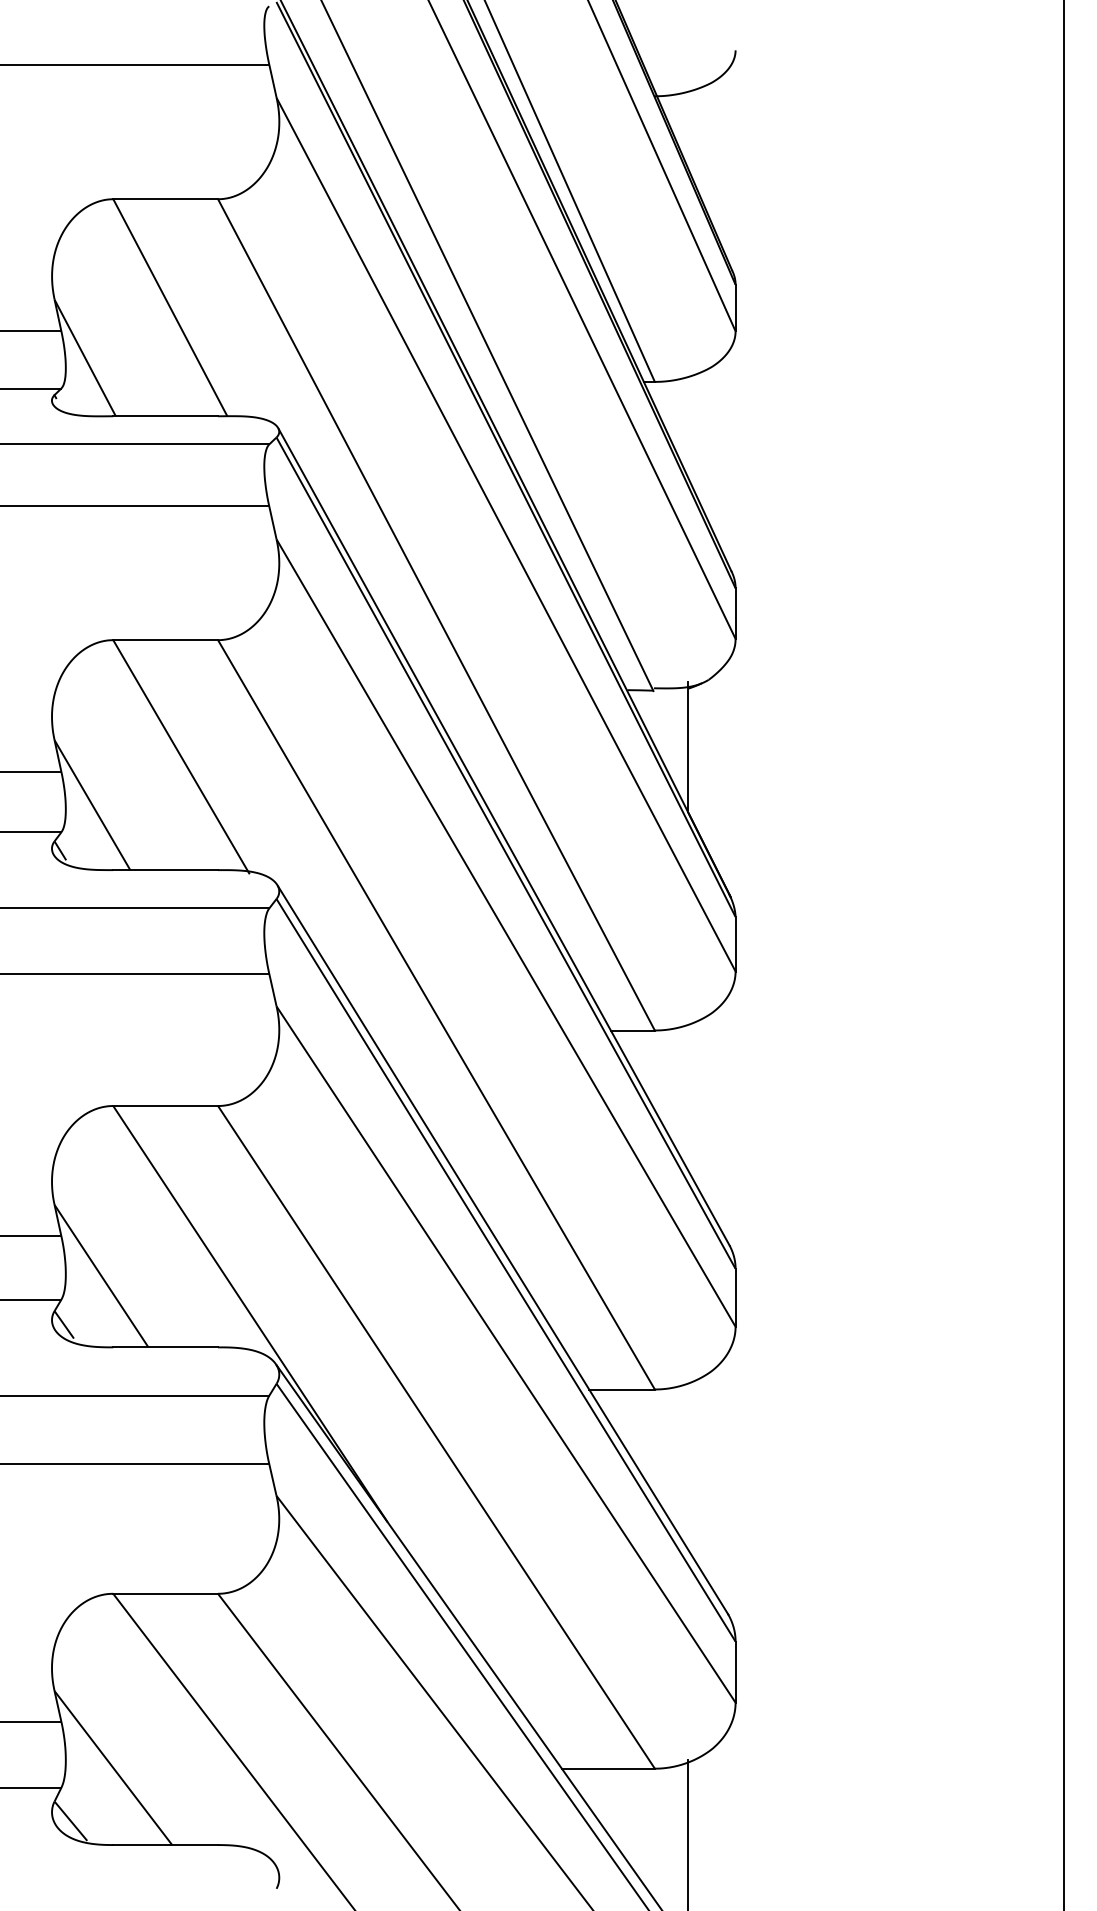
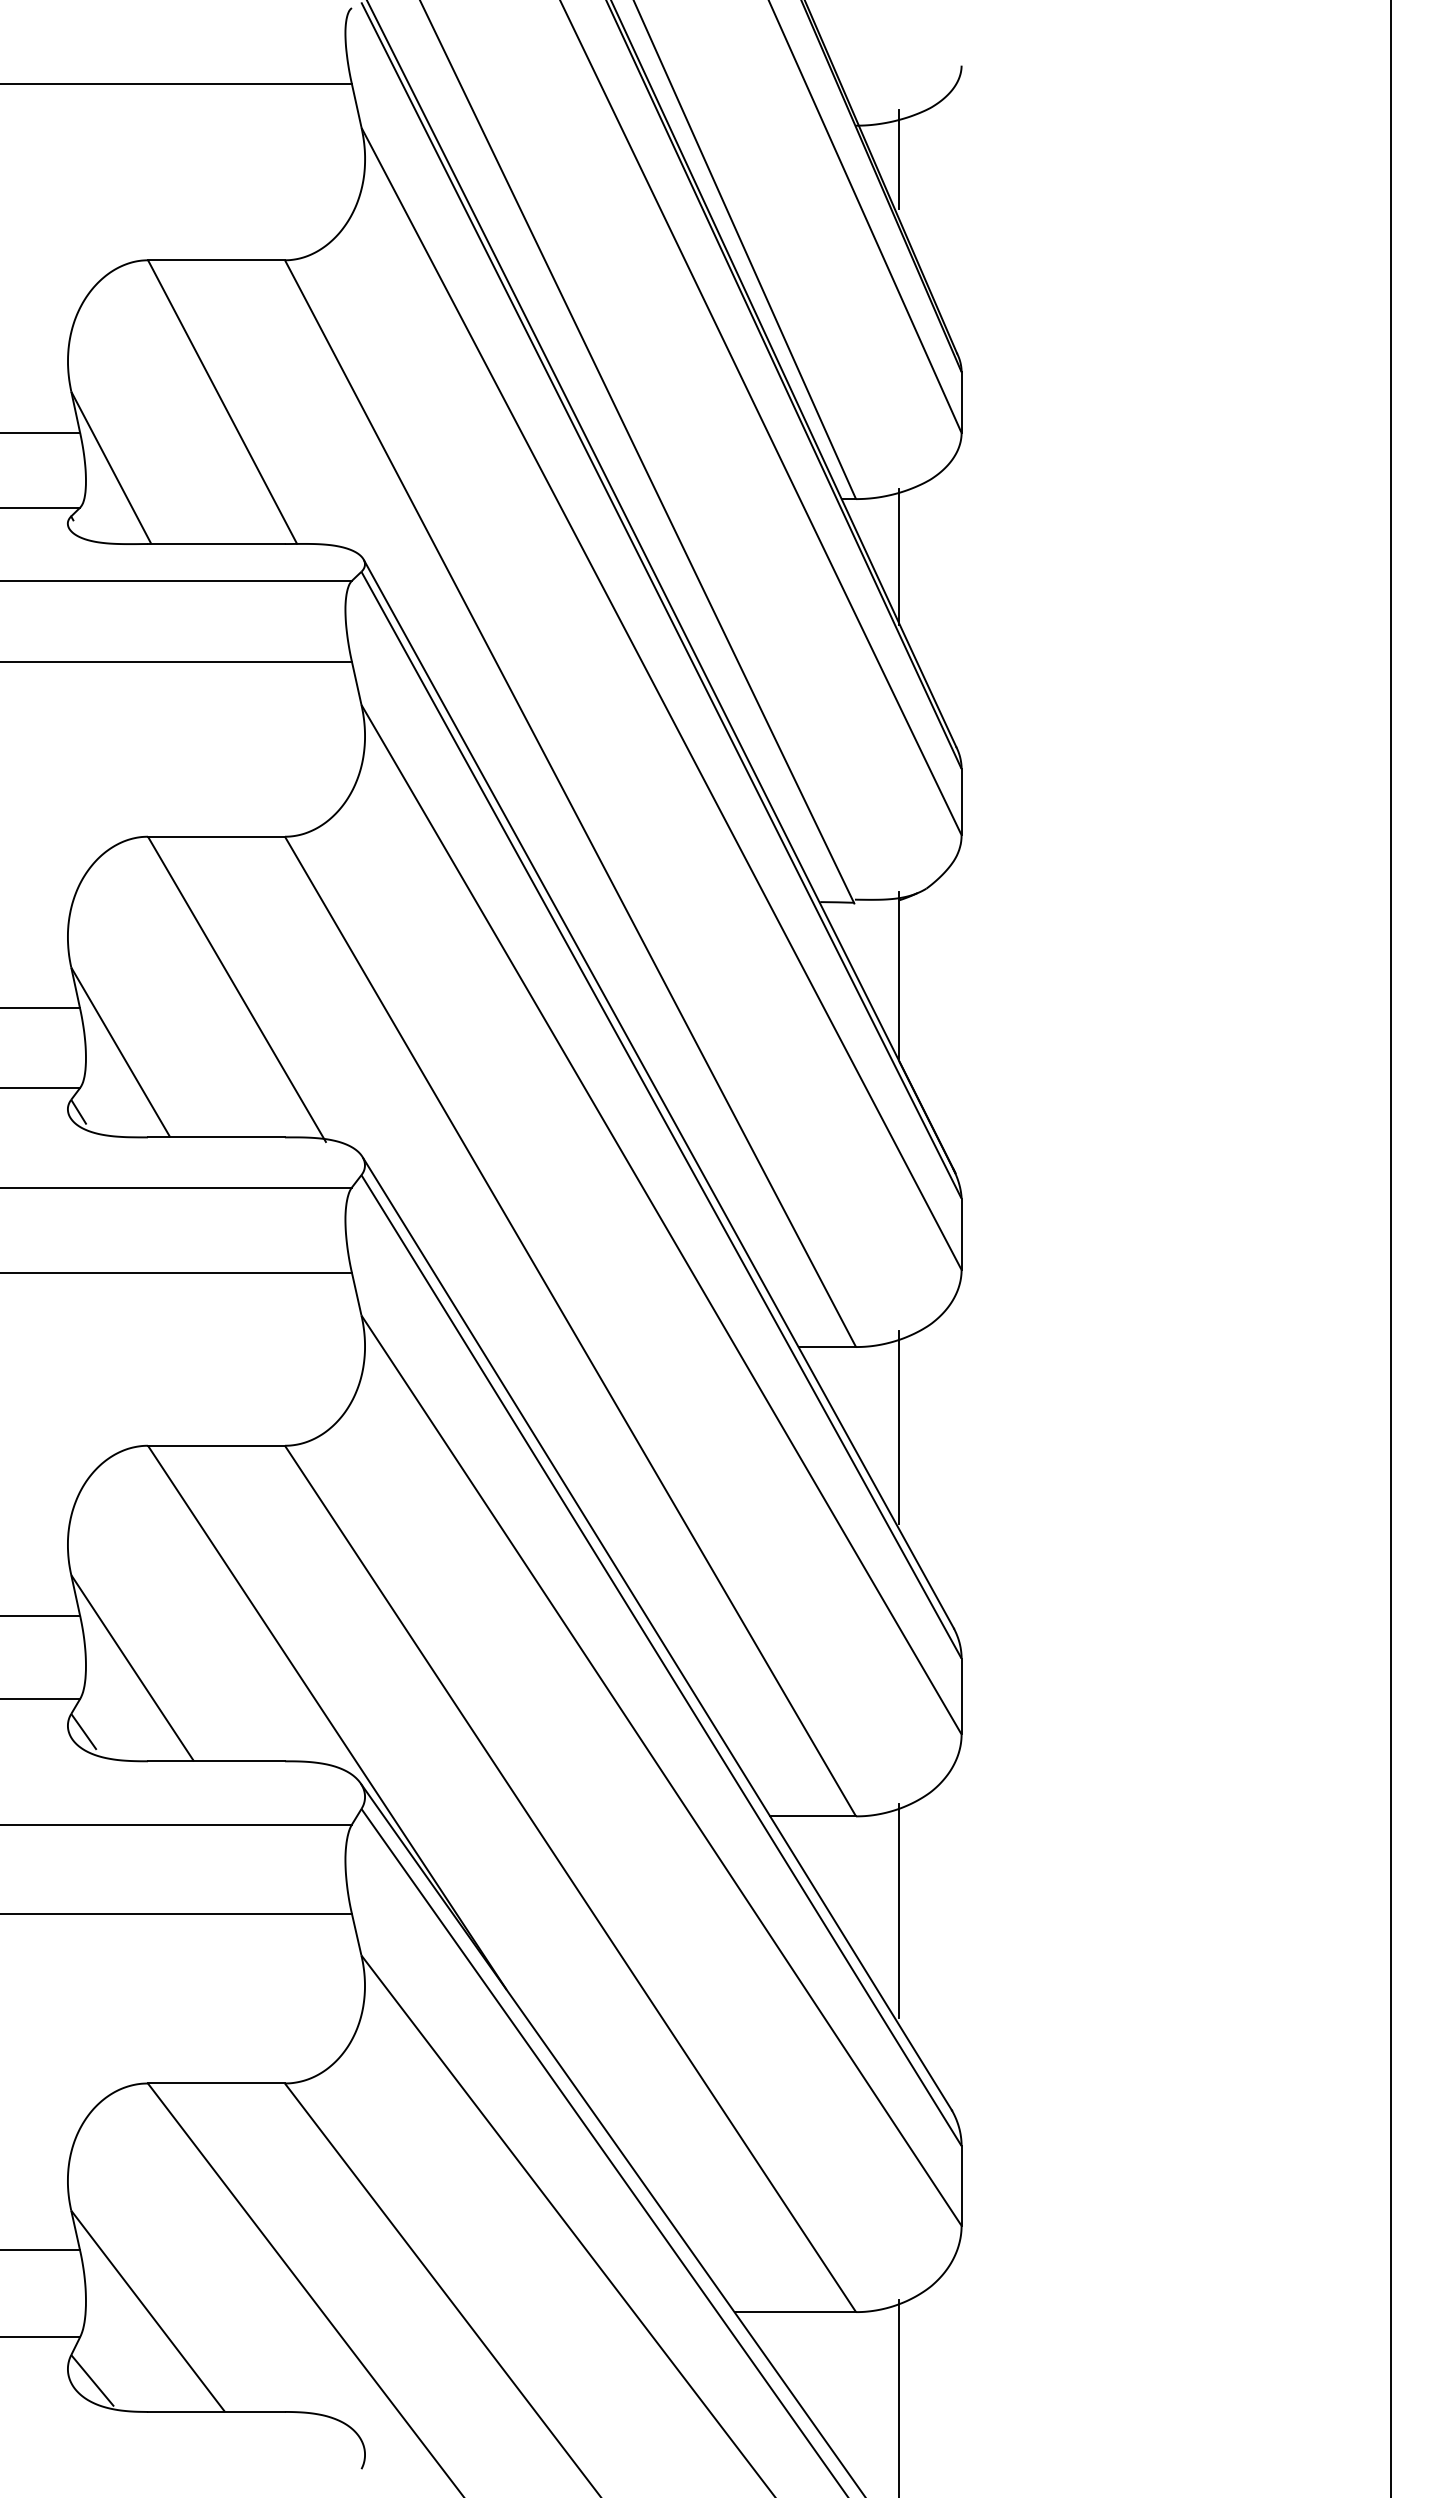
line: (688, 122) -> (899, 159), added
line: (688, 426) -> (899, 557), added
line: (688, 1092) -> (899, 1427), added
line: (688, 1461) -> (899, 1910), added

